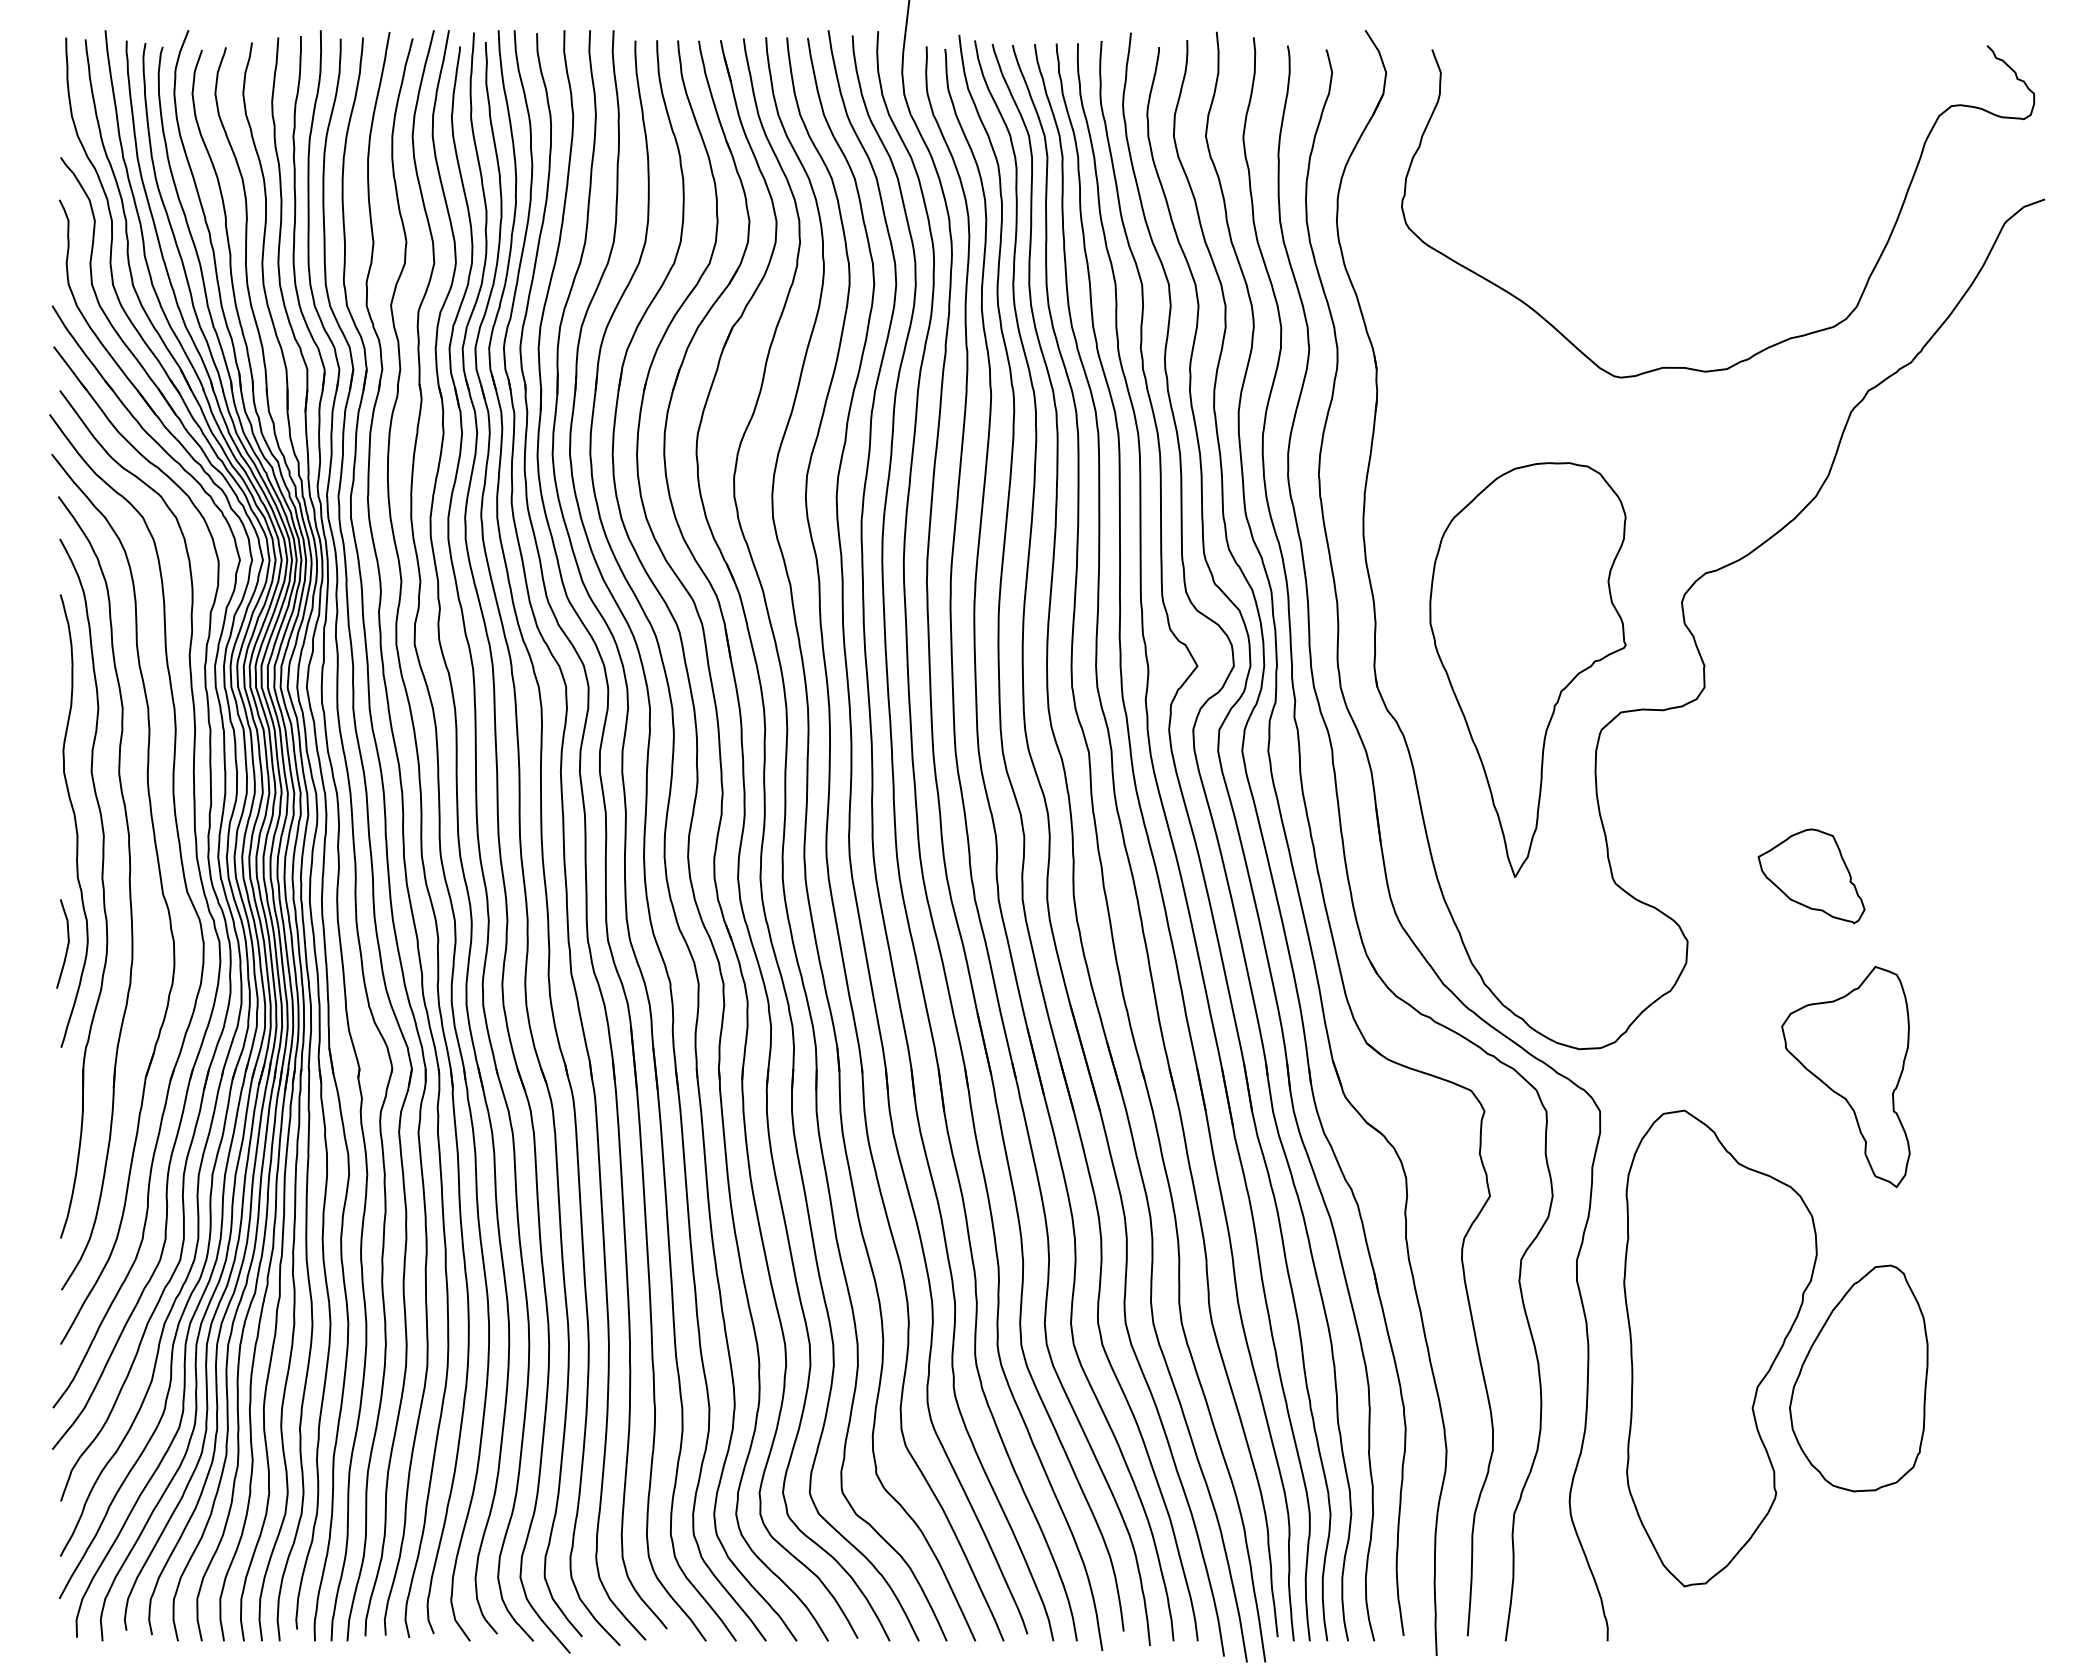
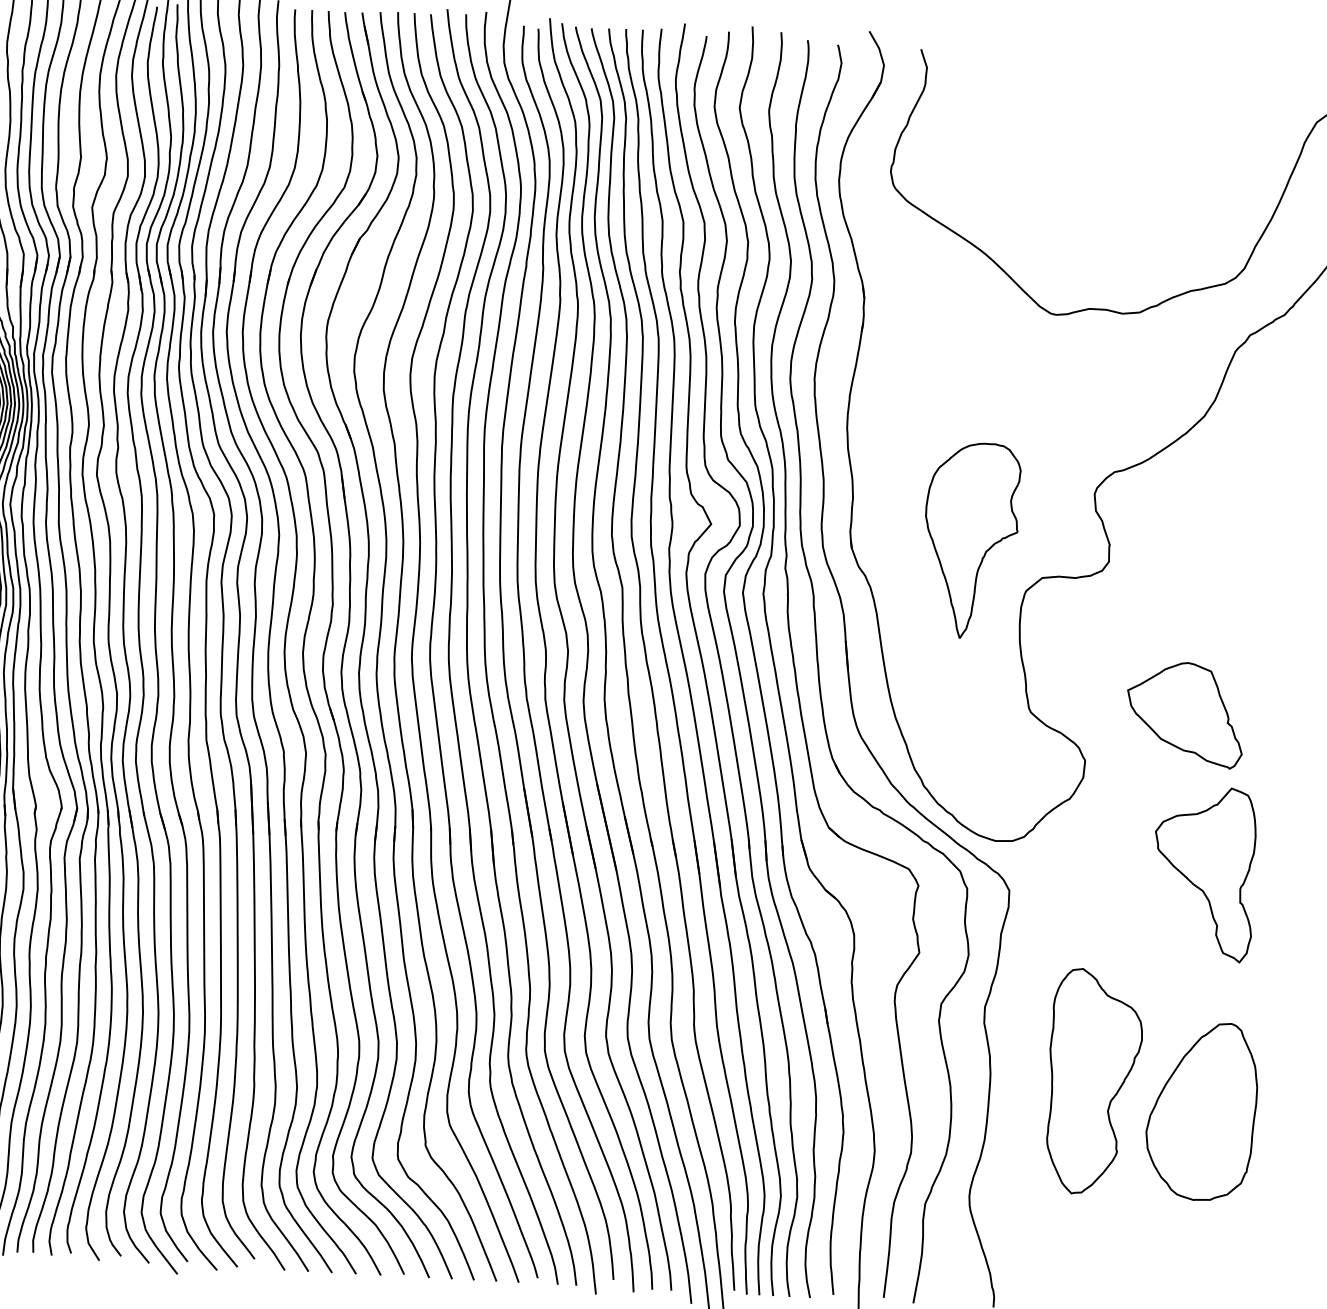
part: (1527, 669) -> (970, 540), size x0.6
part: (1811, 876) -> (1185, 714), size x1.4
part: (1720, 1348) -> (1094, 1082), size x0.6

